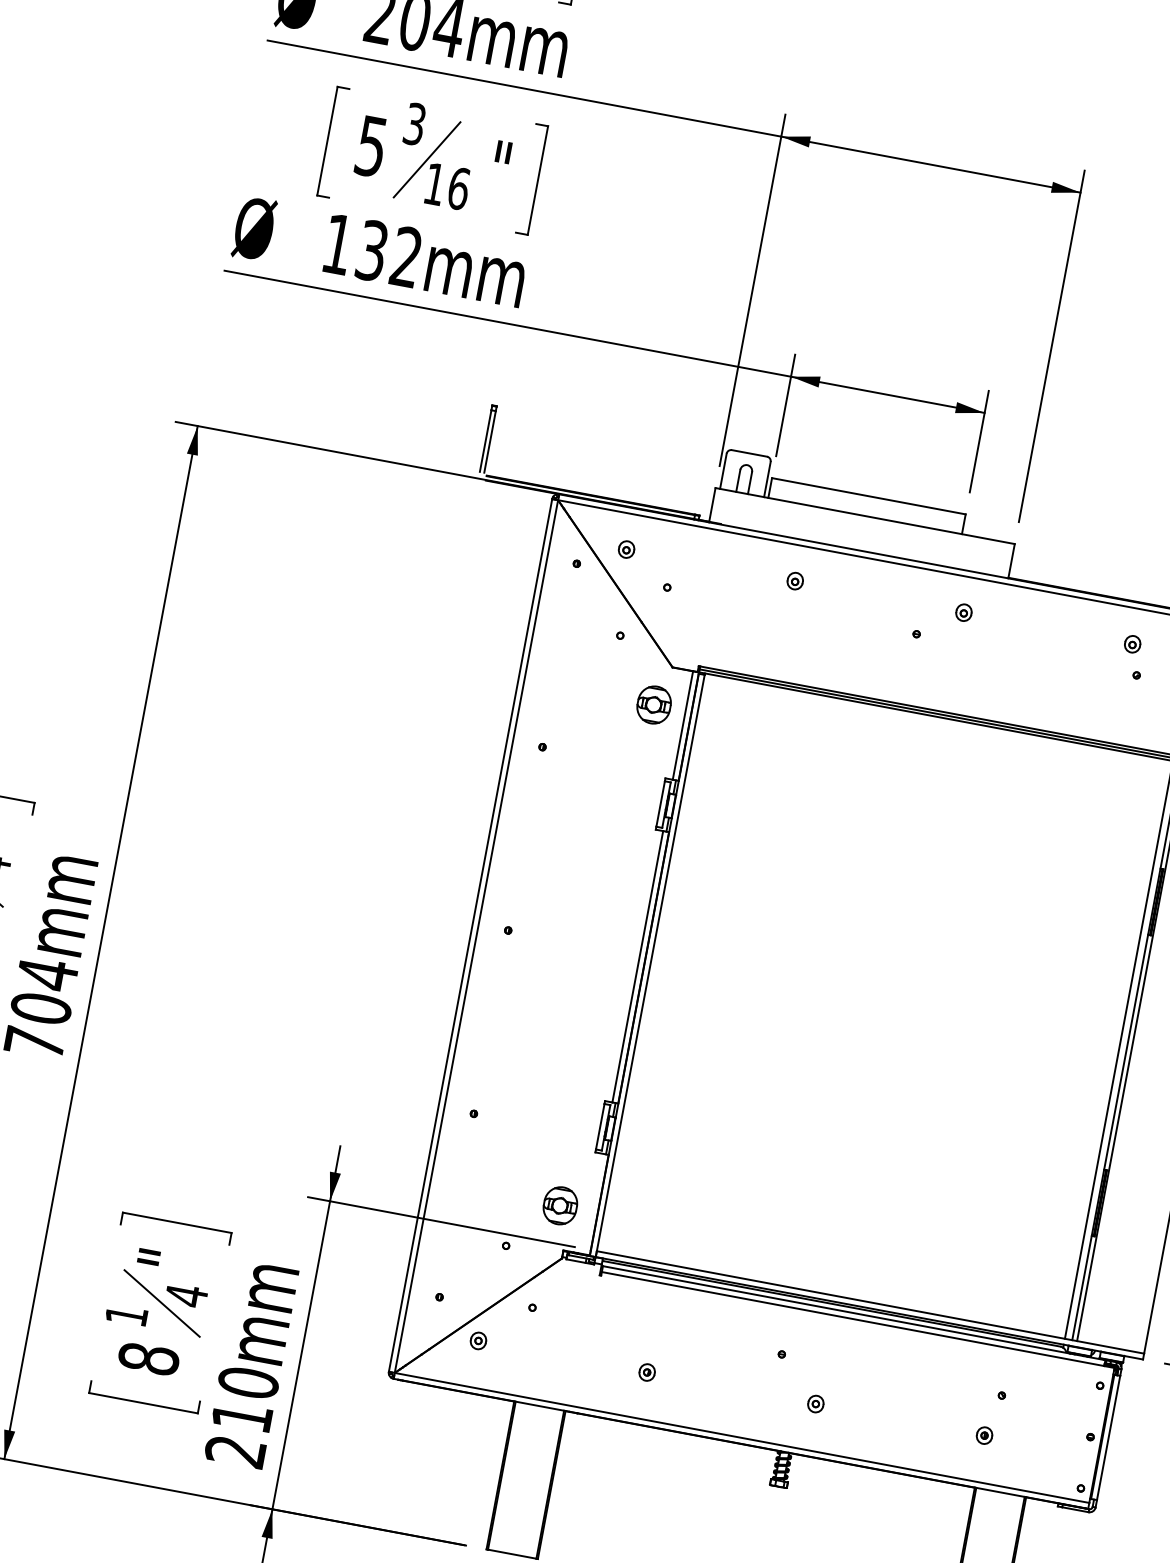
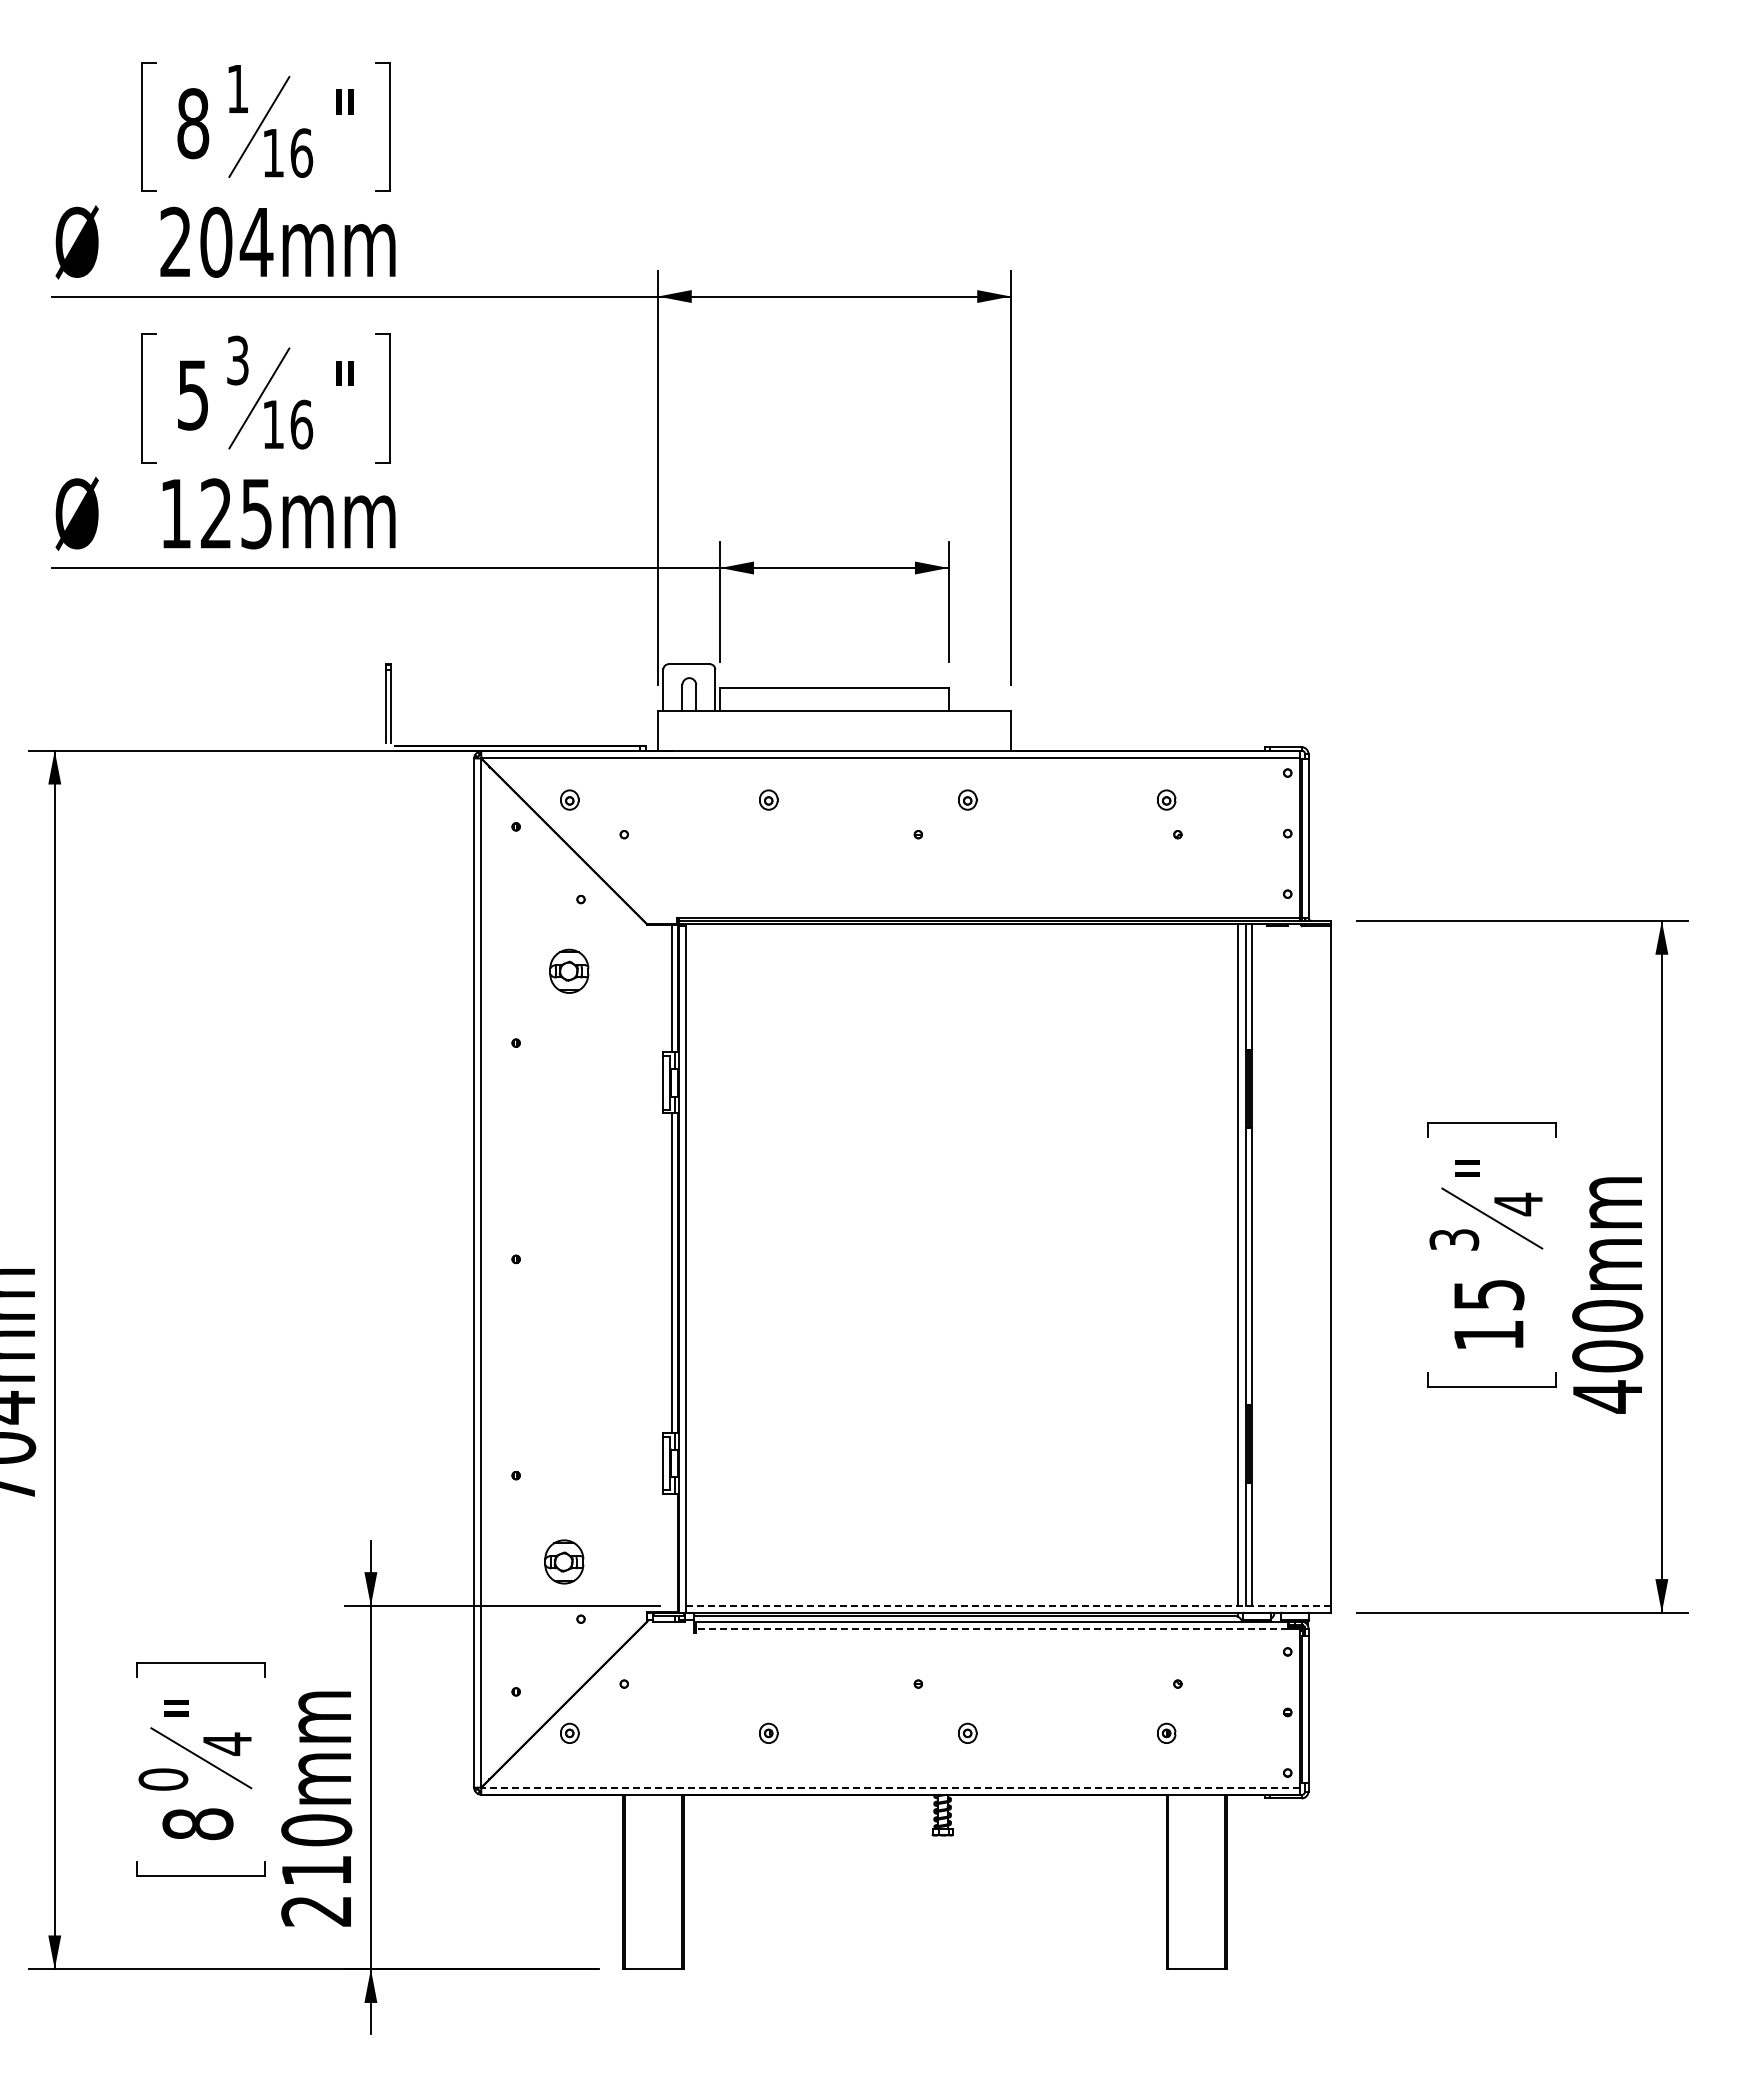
text: (389, 253) -> (236, 513), 132mm -> 125mm
part: (654, 704) -> (569, 970), moved
part: (560, 1205) -> (564, 1561), moved
line: (870, 1302) -> (1008, 1605), solid -> dashed
text: (126, 1315) -> (163, 1779), 1 -> 0
line: (852, 1318) -> (991, 1628), solid -> dashed
line: (741, 1437) -> (890, 1787), solid -> dashed

